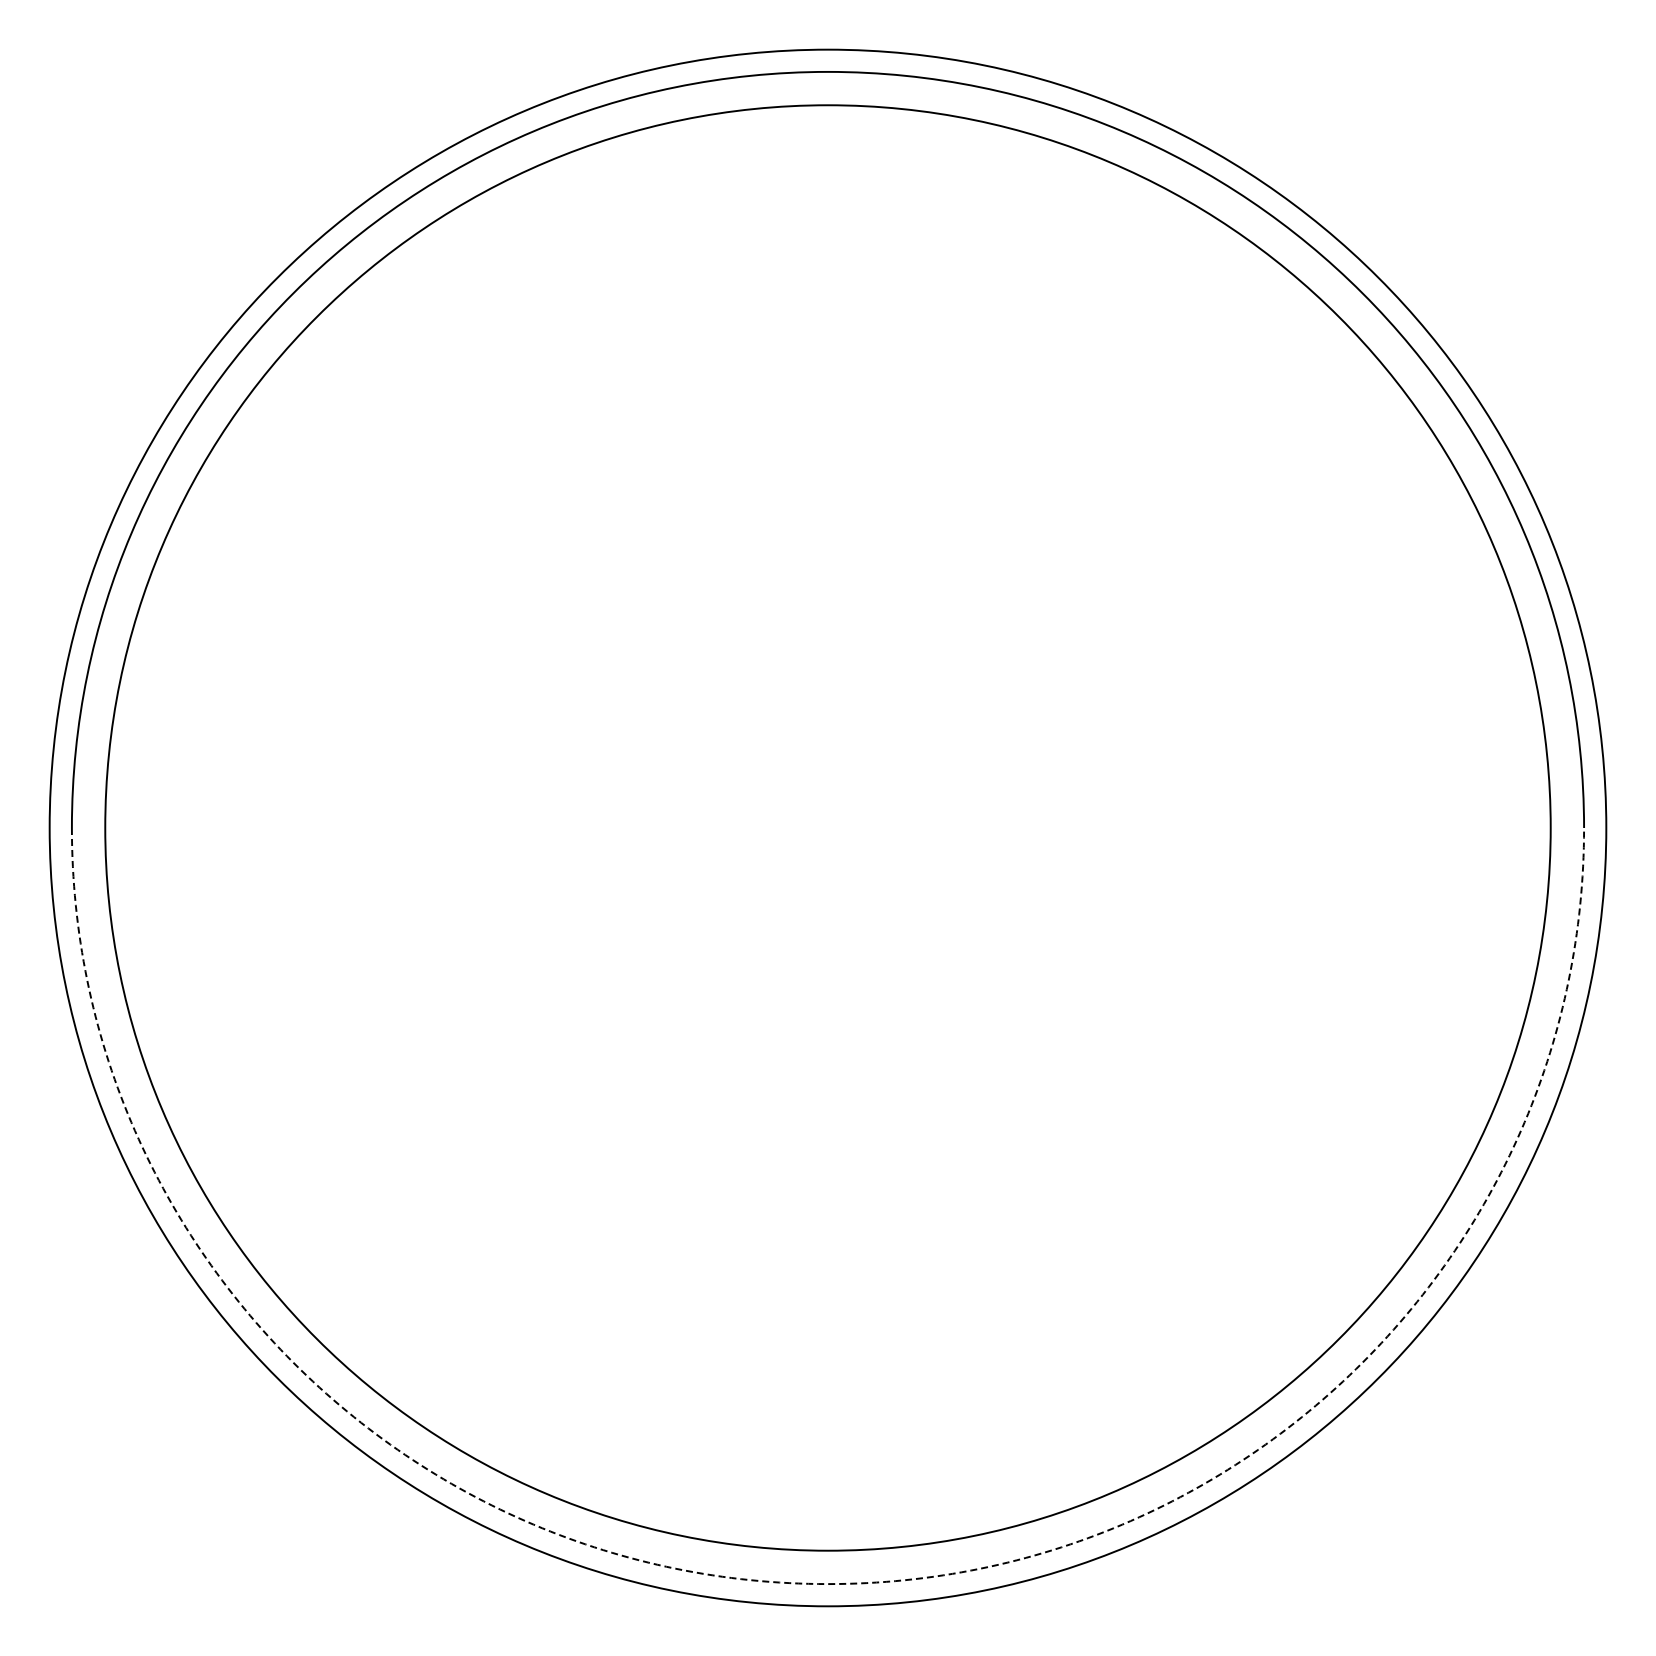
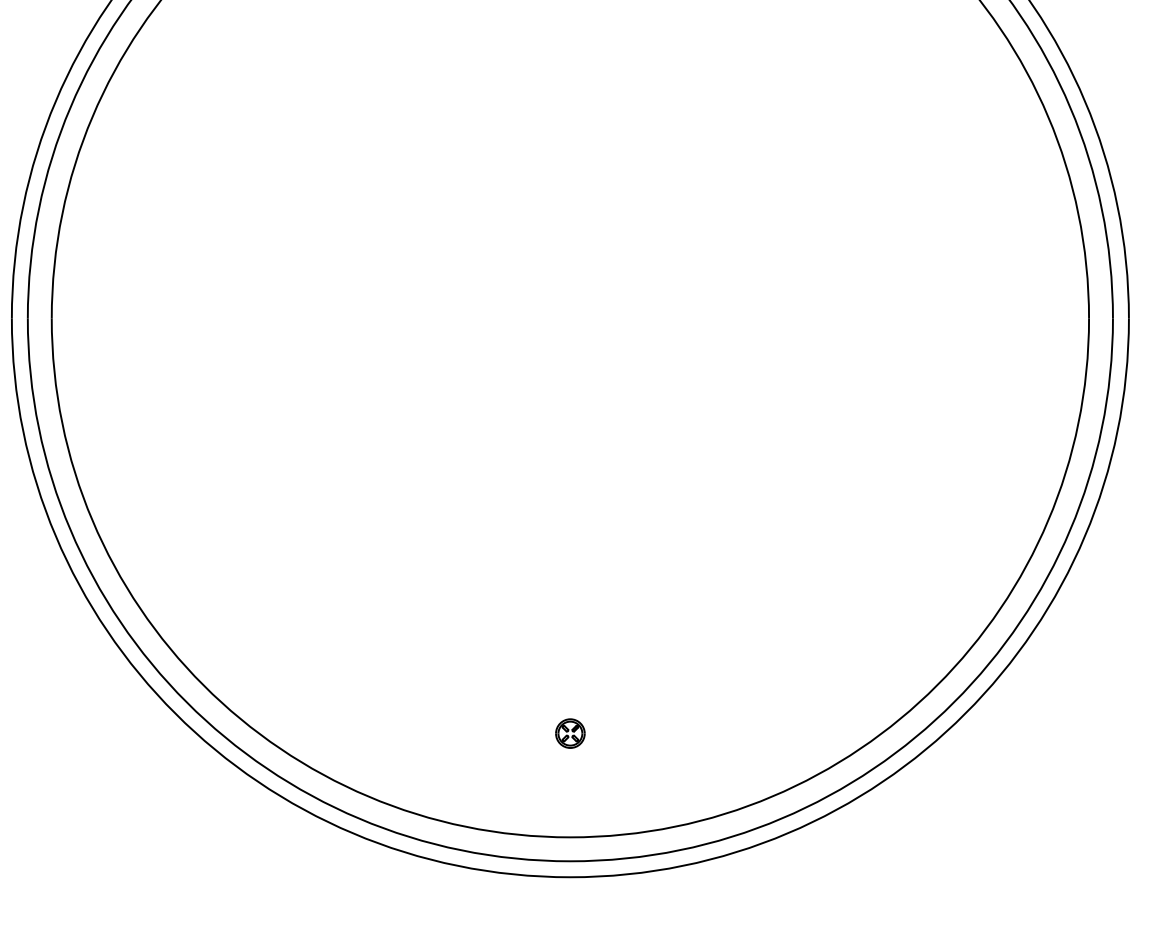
part: (827, 1406) -> (570, 733), added
arc: (827, 1584) -> (570, 861), dashed -> solid

